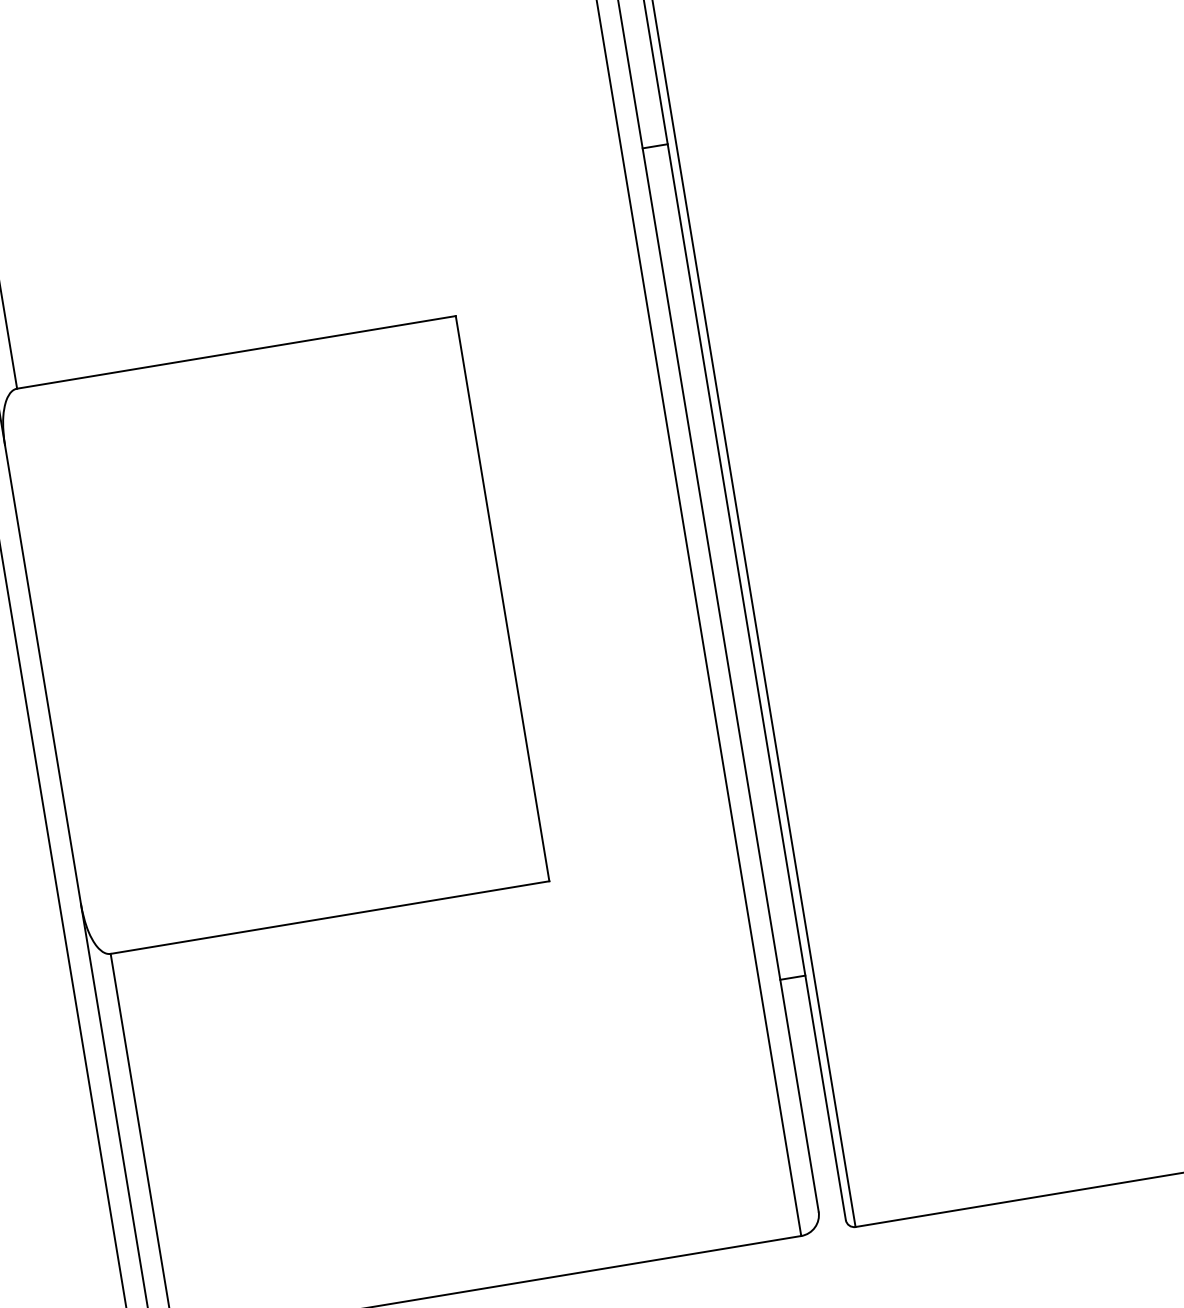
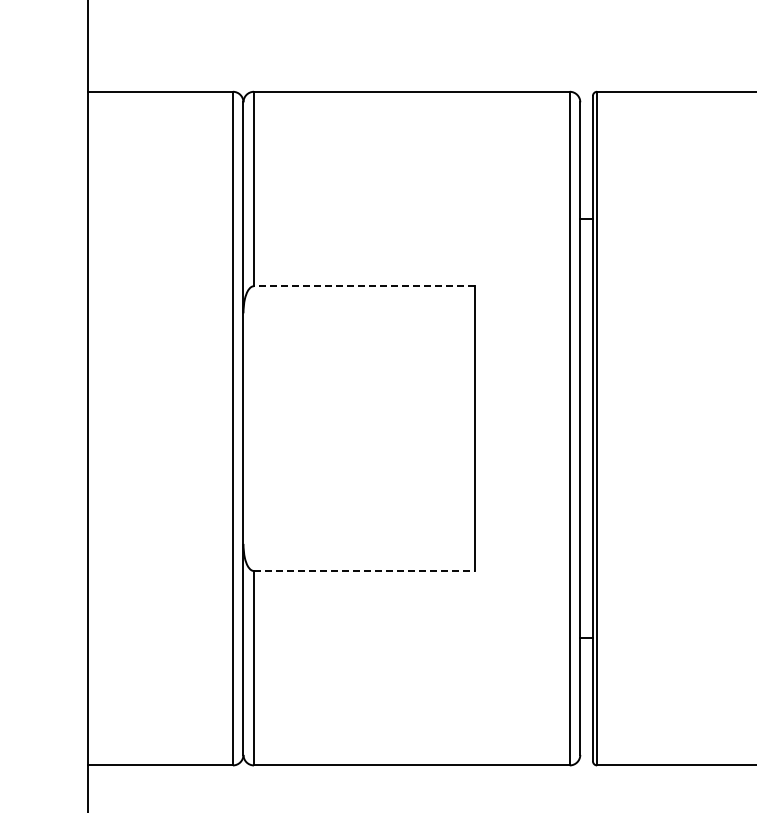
line: (236, 352) -> (364, 286), solid -> dashed
line: (330, 918) -> (364, 571), solid -> dashed

